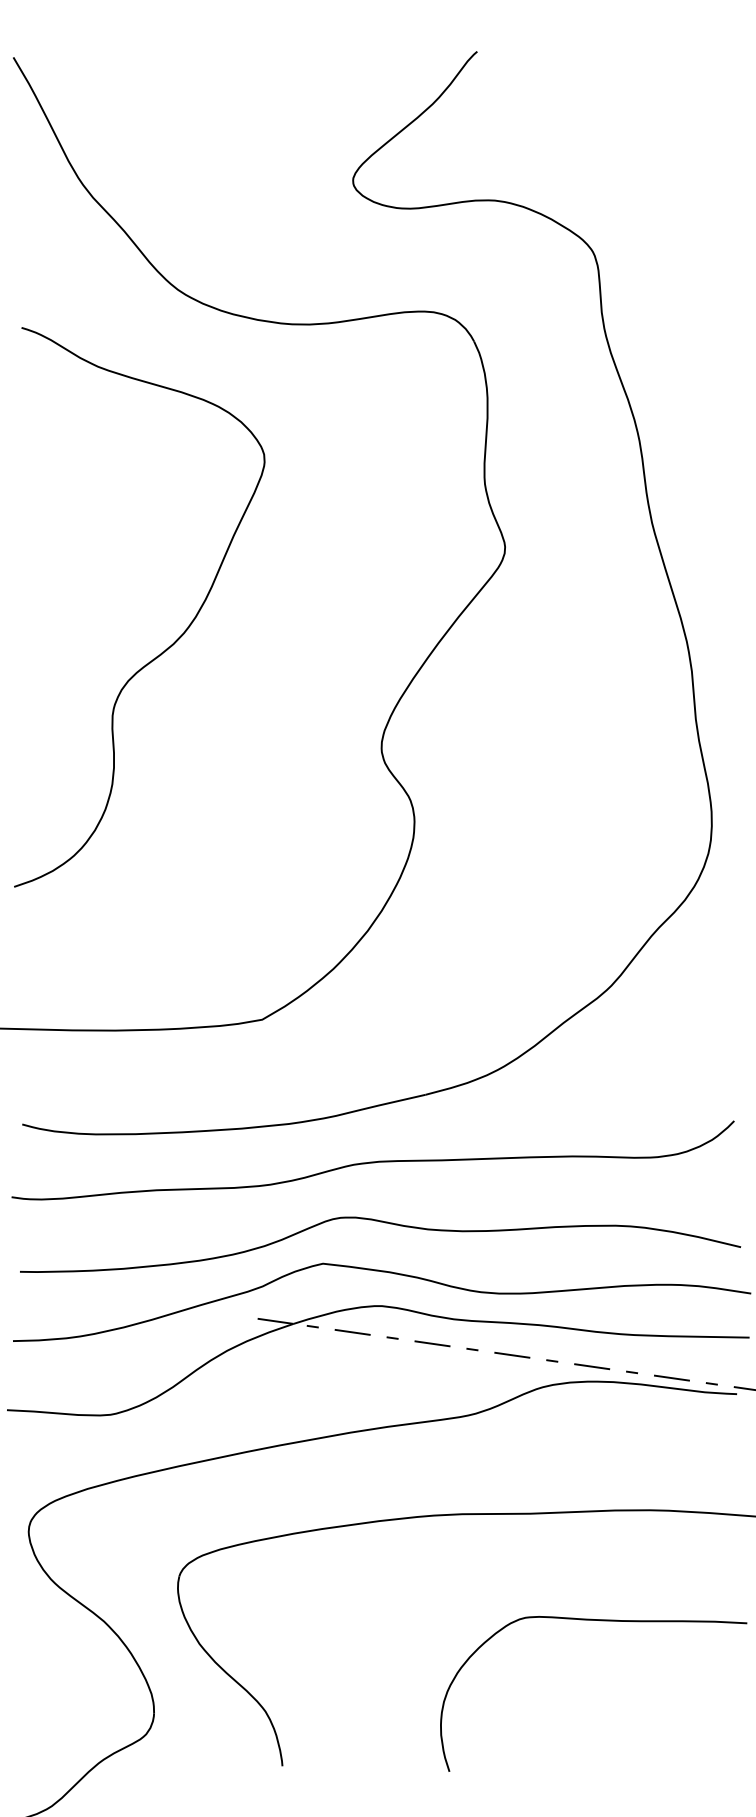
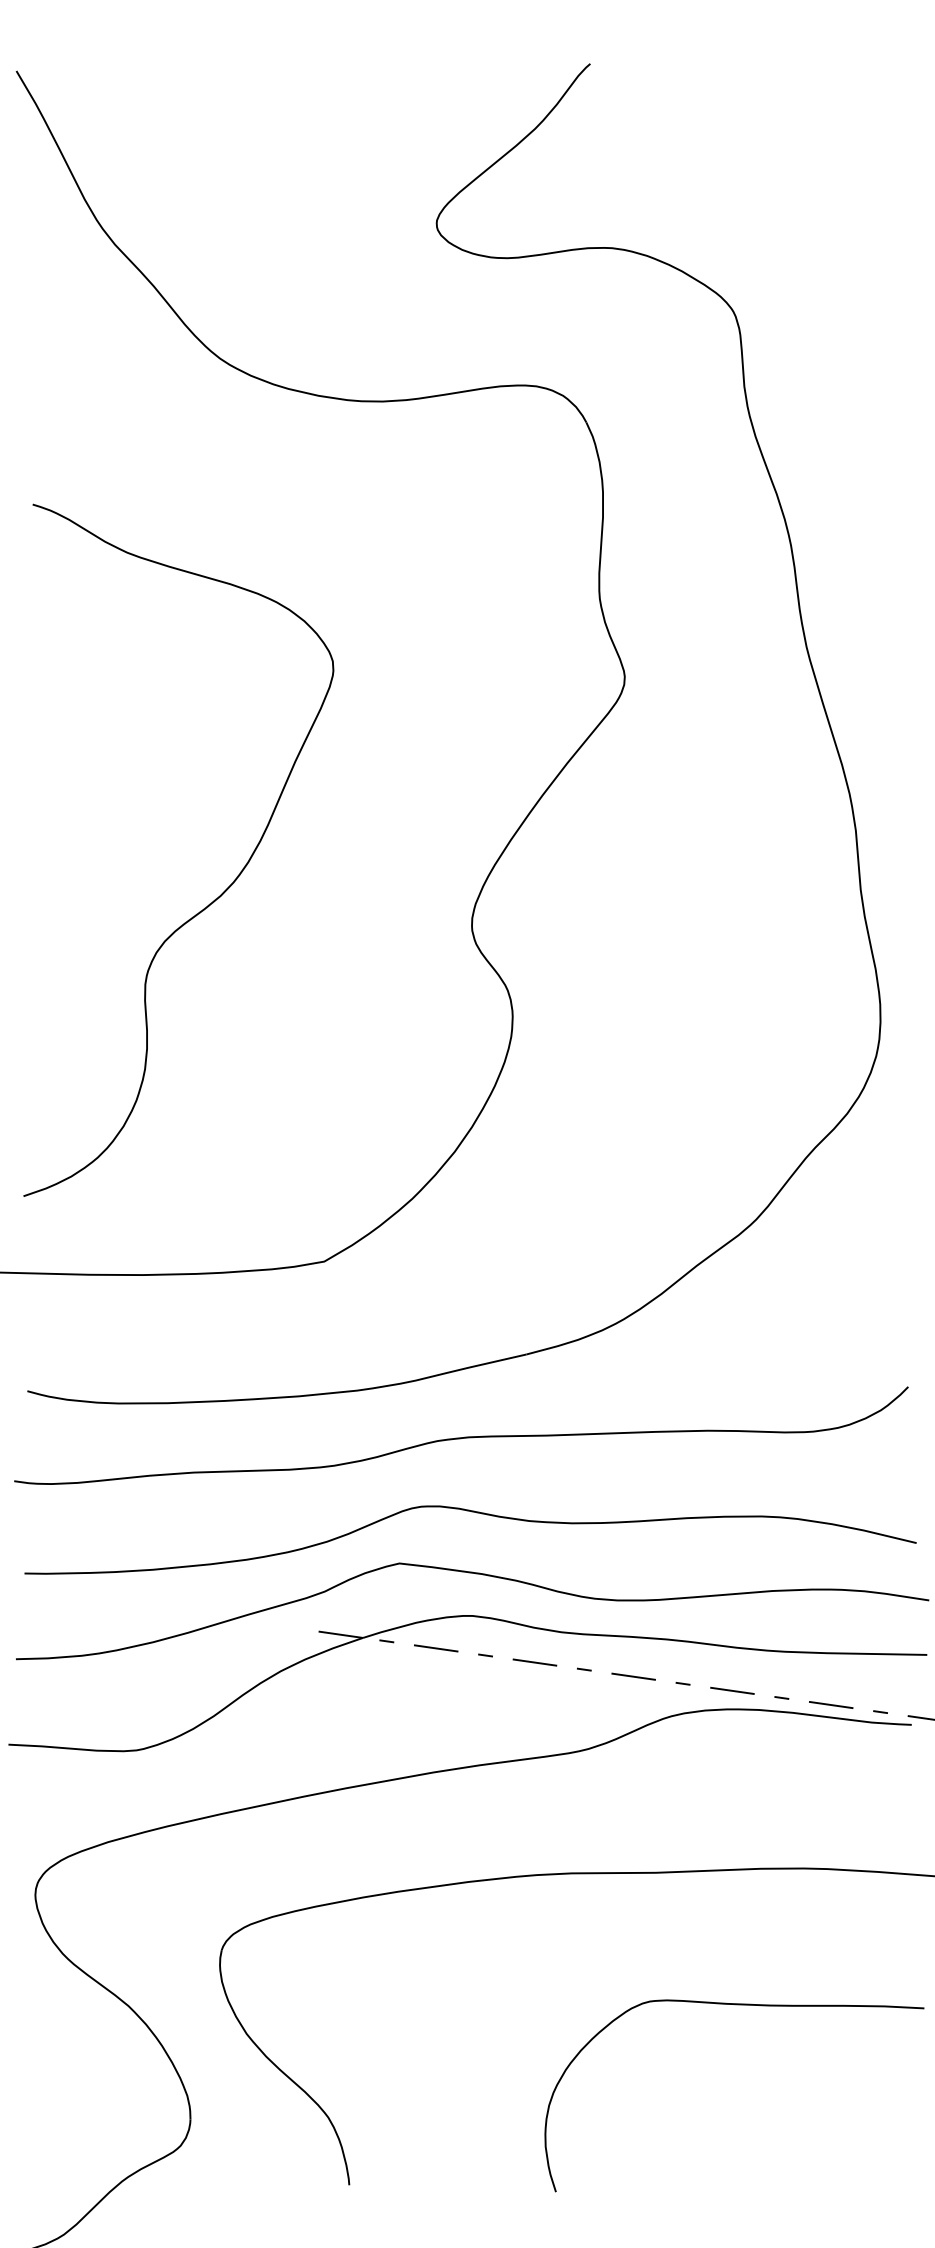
curve: (174, 641) -> (221, 892), moved

